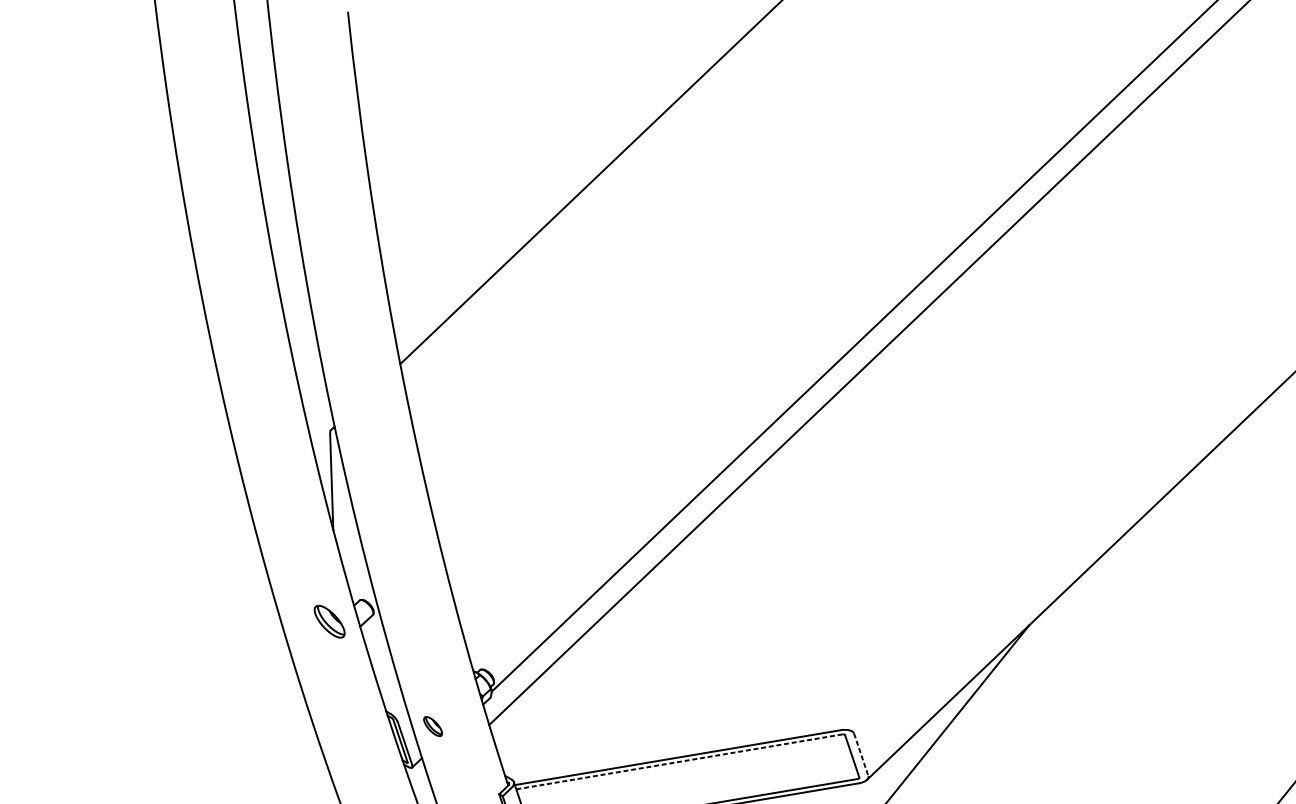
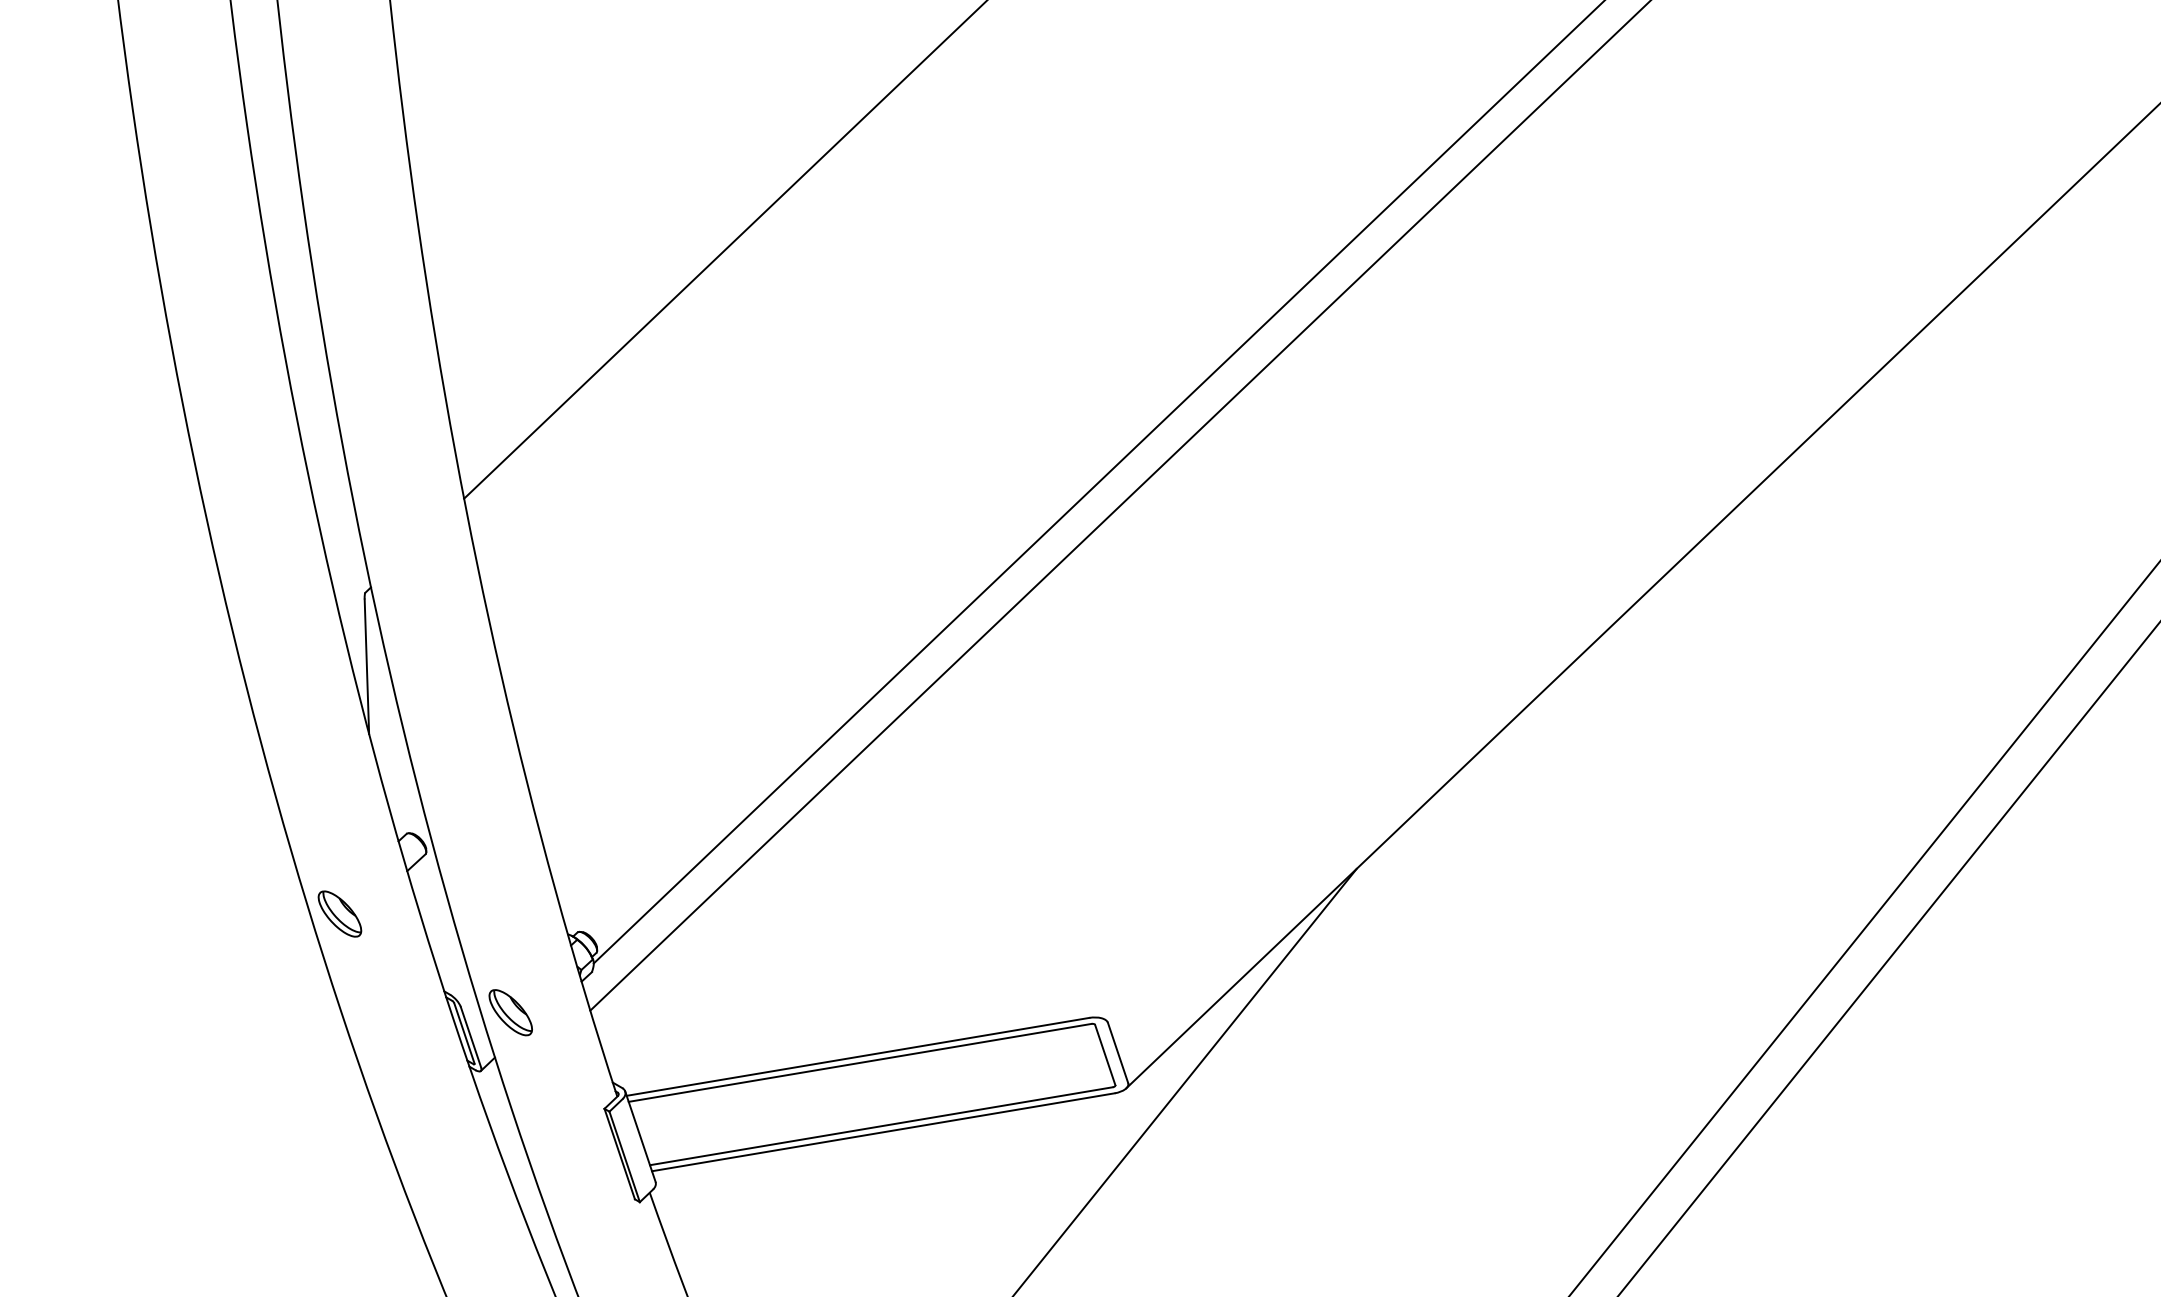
part: (329, 621) -> (339, 913), moved
part: (432, 726) -> (510, 1012), size x1.67
line: (861, 754) -> (1118, 1052), dashed -> solid
line: (679, 761) -> (860, 1062), dashed -> solid

